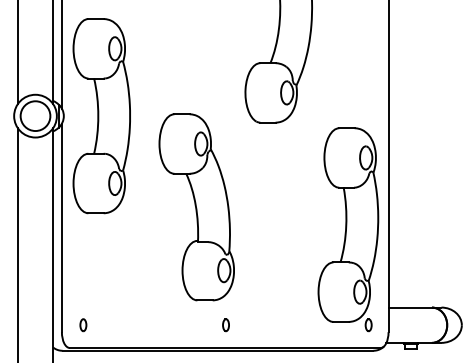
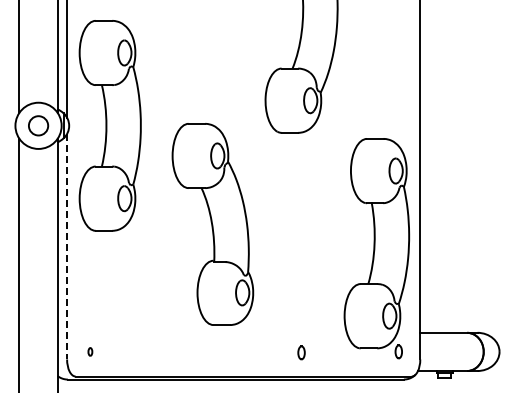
circle: (35, 115) -> (38, 125), size x0.6
line: (62, 227) -> (67, 246), solid -> dashed
part: (83, 324) -> (90, 351), size x0.6
part: (225, 324) -> (301, 352), moved

